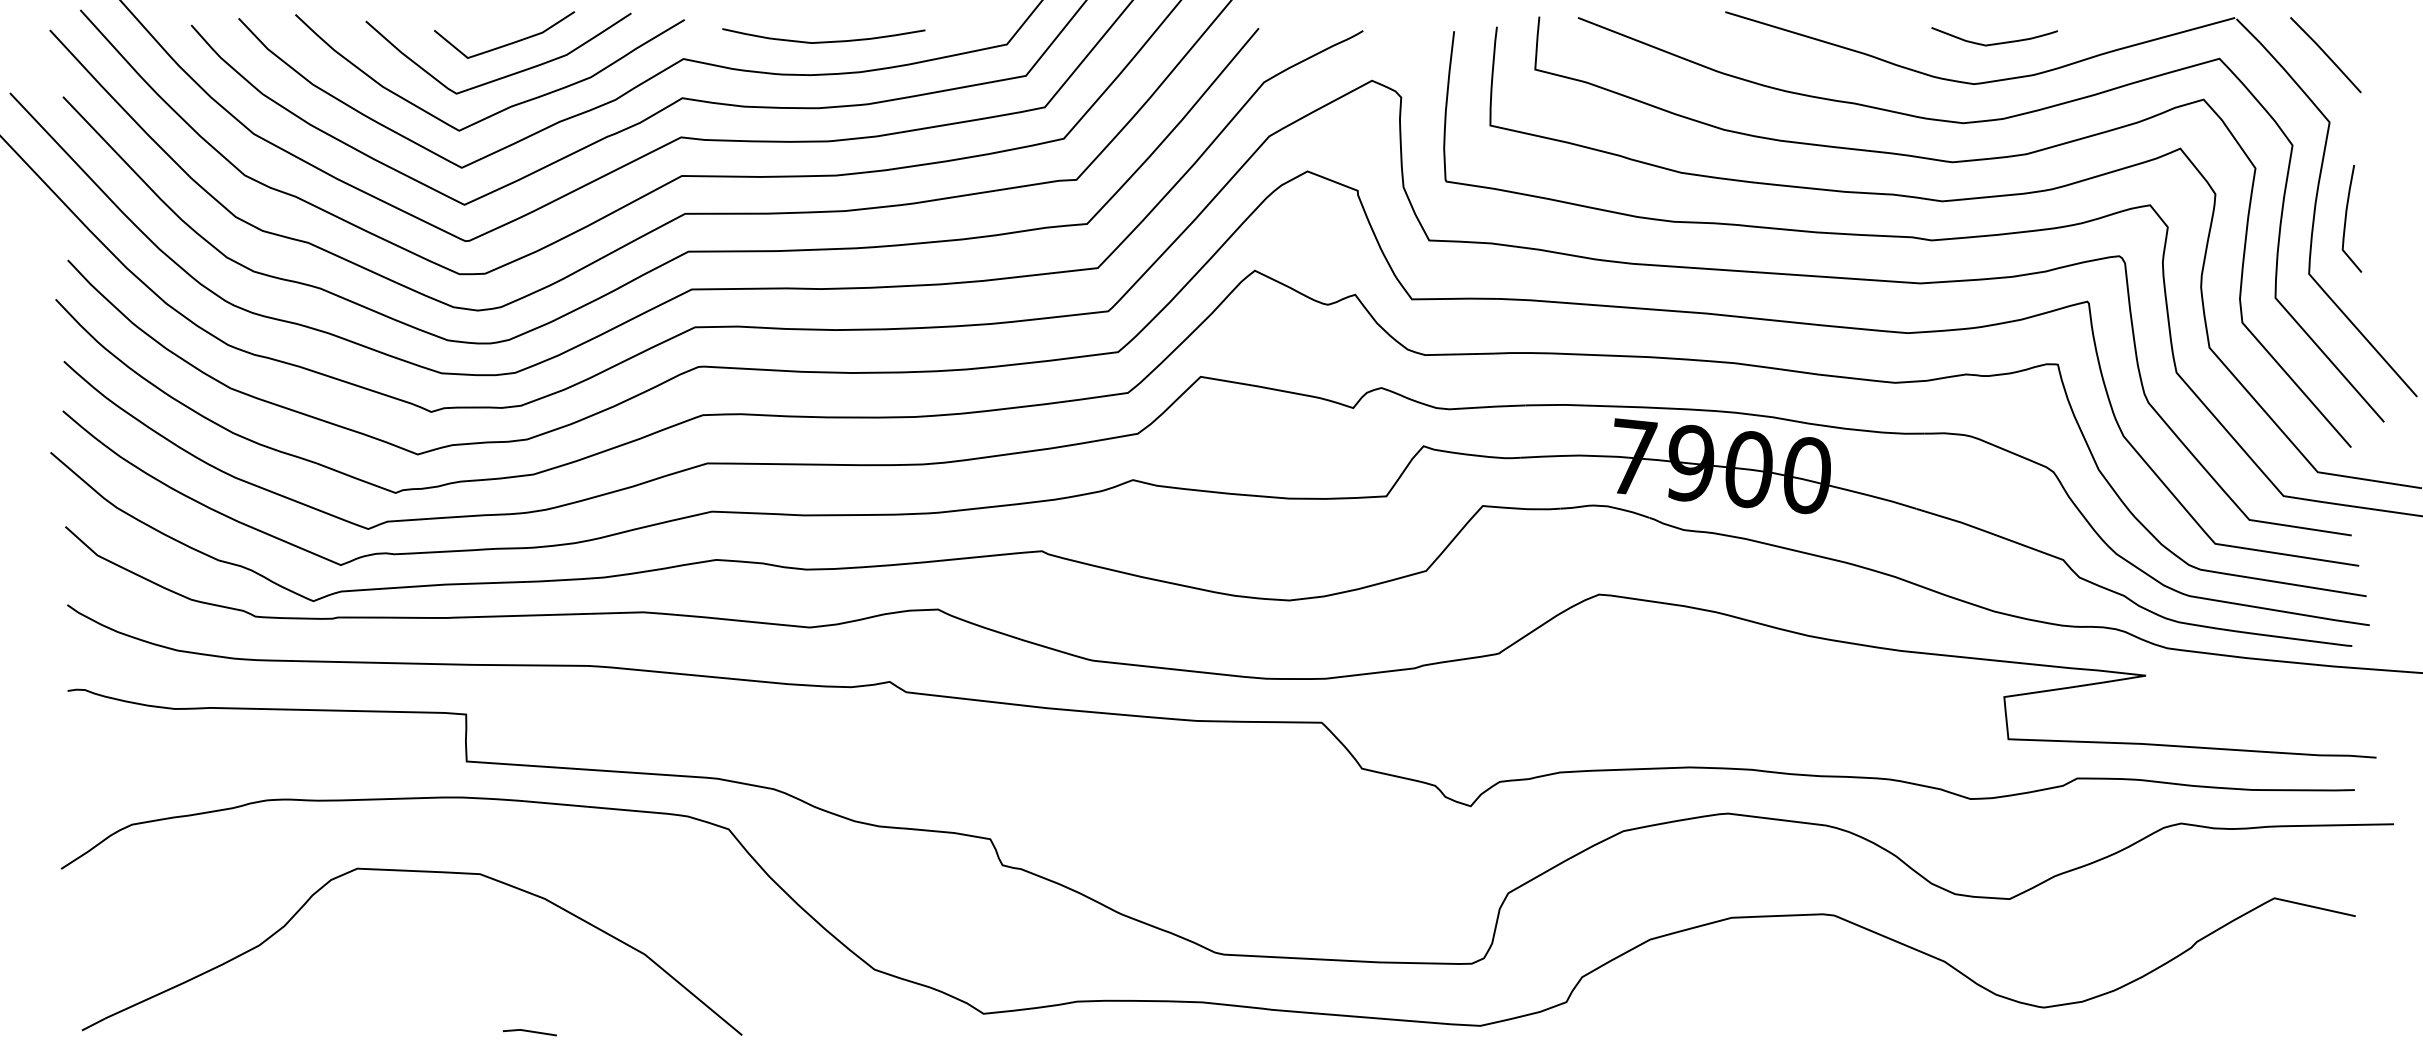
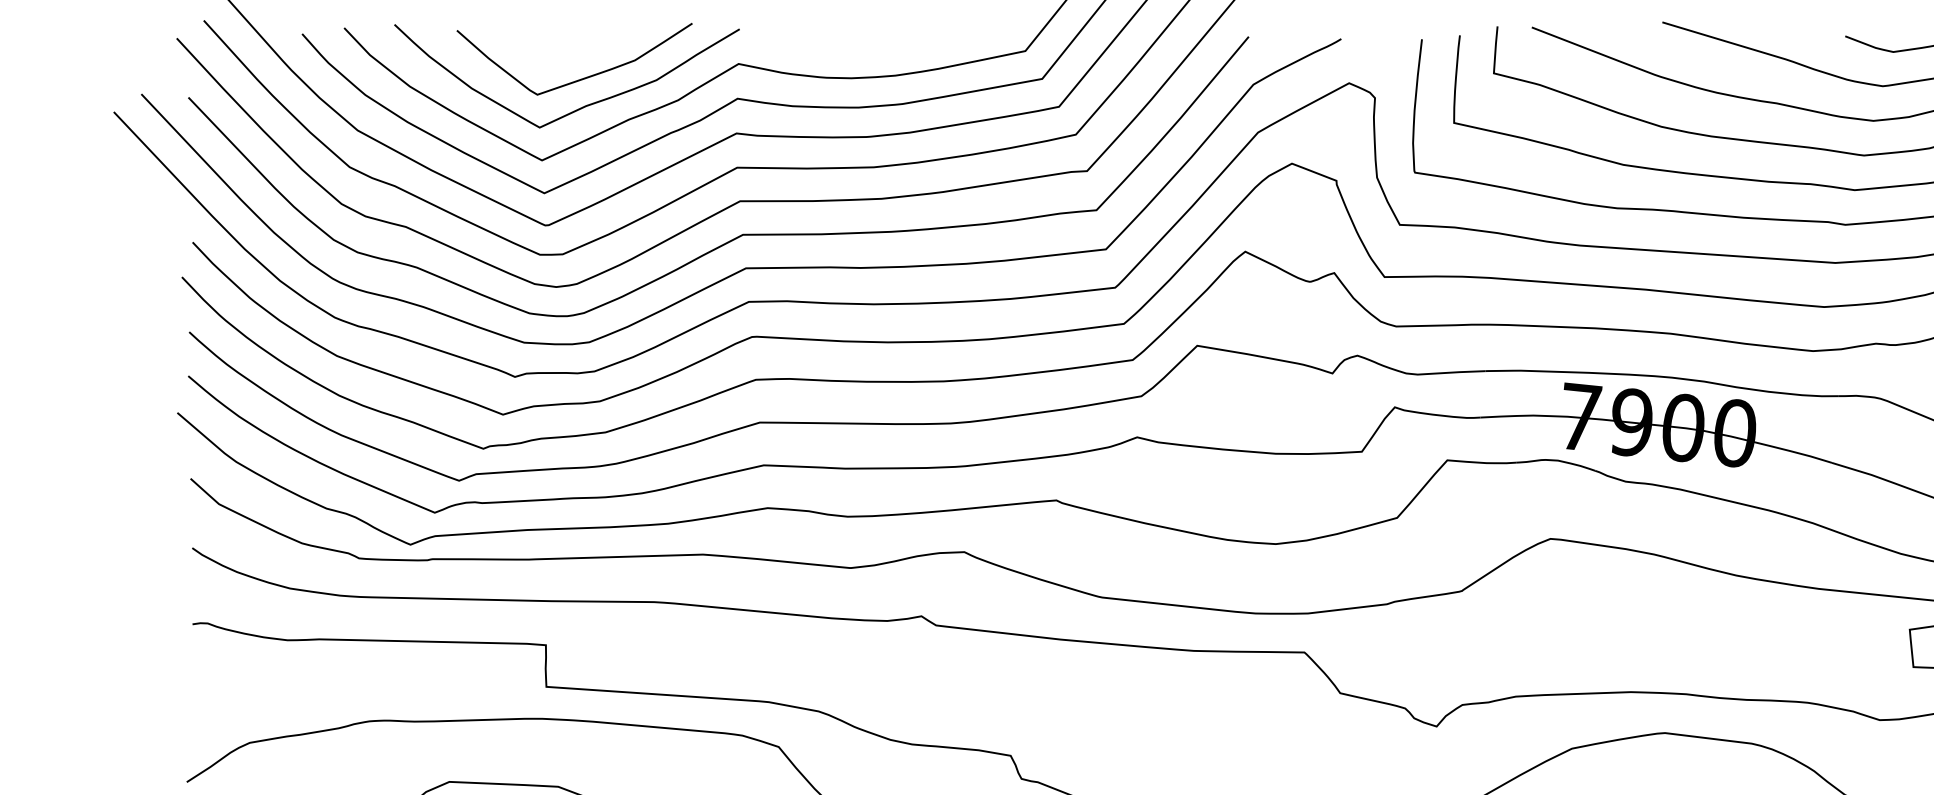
curve: (823, 41) -> (862, 48), removed
curve: (507, 43) -> (582, 50), removed

